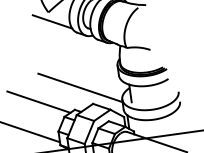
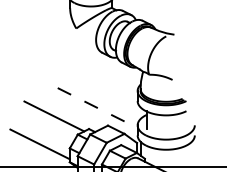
line: (52, 21) -> (78, 38), removed
line: (80, 88) -> (97, 108), solid -> dashed

